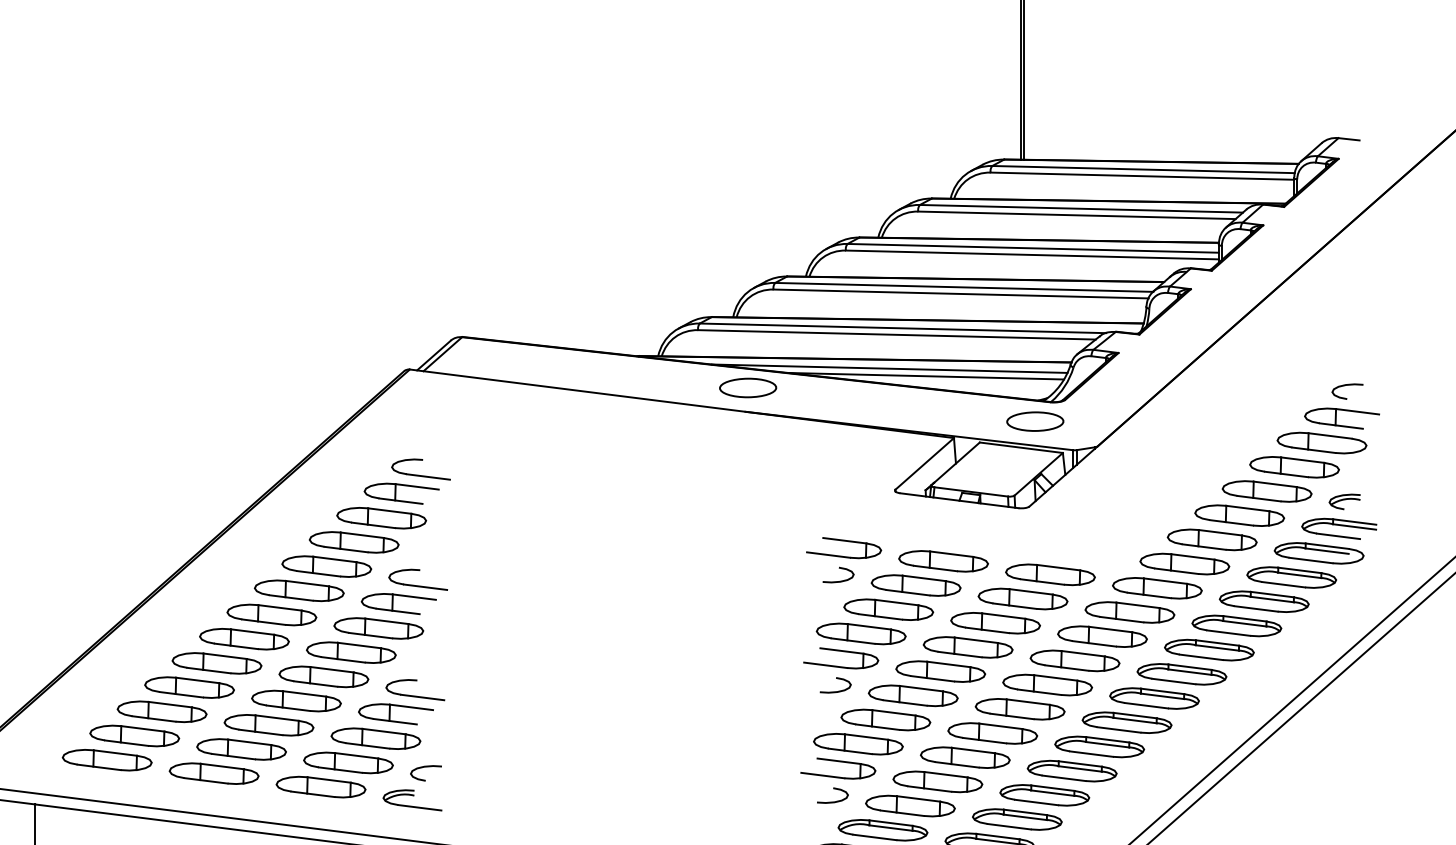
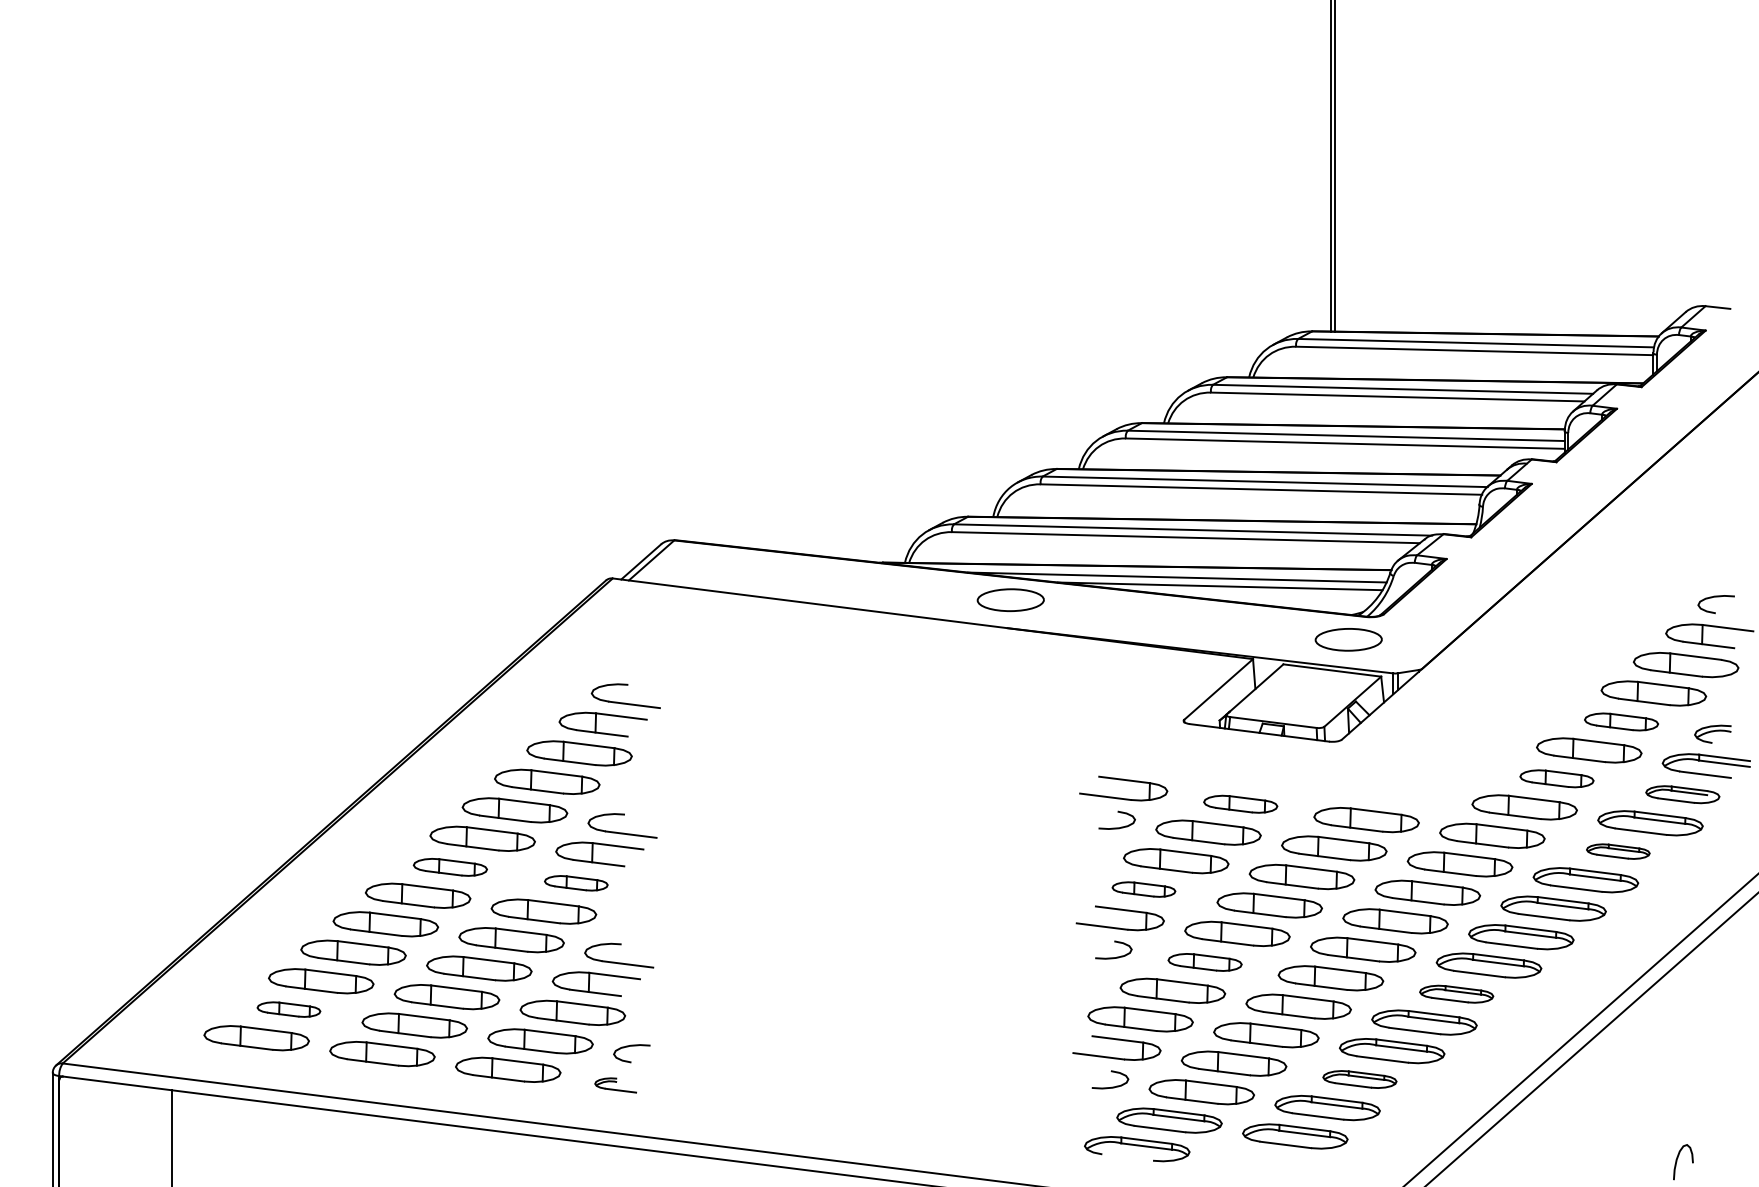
part: (1267, 491) -> (1621, 721), size x0.7
part: (1211, 539) -> (1556, 778), size x0.7
part: (1318, 553) -> (1682, 794), size x0.7
part: (943, 561) -> (1240, 804), size x0.7
part: (1264, 601) -> (1618, 851), size x0.6
part: (271, 615) -> (450, 867), size x0.7
part: (379, 628) -> (576, 883), size x0.6
part: (860, 633) -> (1143, 889), size x0.6
part: (912, 695) -> (1204, 962), size x0.7
part: (1126, 723) -> (1456, 994), size x0.7
part: (134, 735) -> (288, 1009), size x0.6
part: (1044, 795) -> (1359, 1079), size x0.7
part: (412, 800) -> (615, 1085), size x0.6

